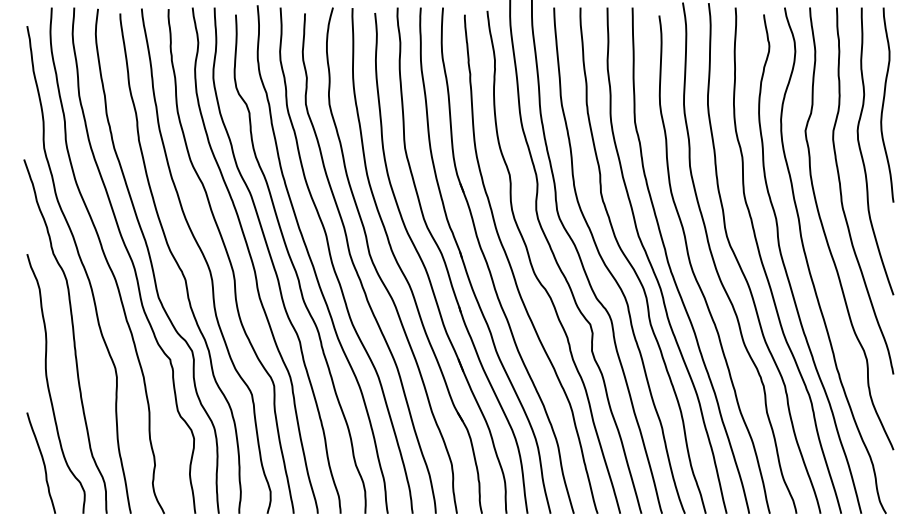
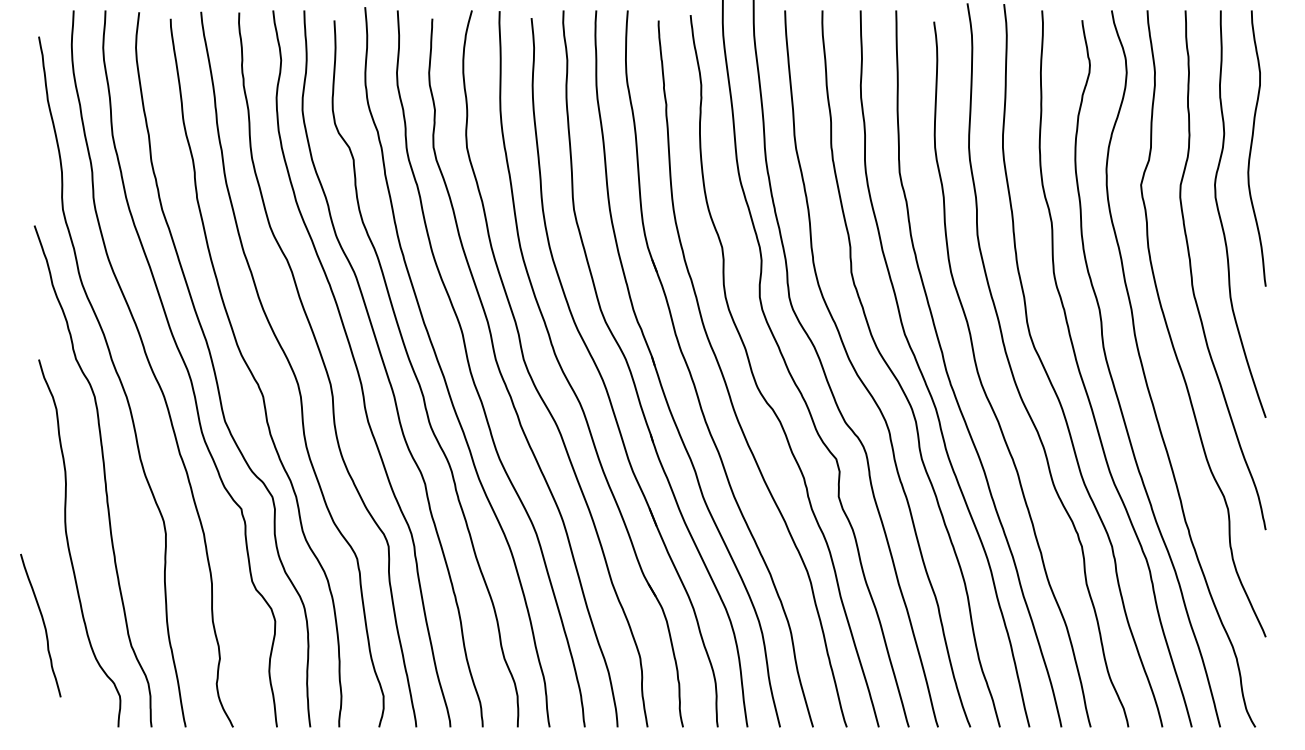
curve: (43, 463) -> (43, 625), moved

